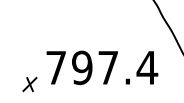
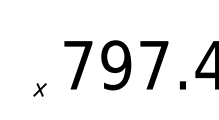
part: (29, 84) -> (39, 89), size x0.6

